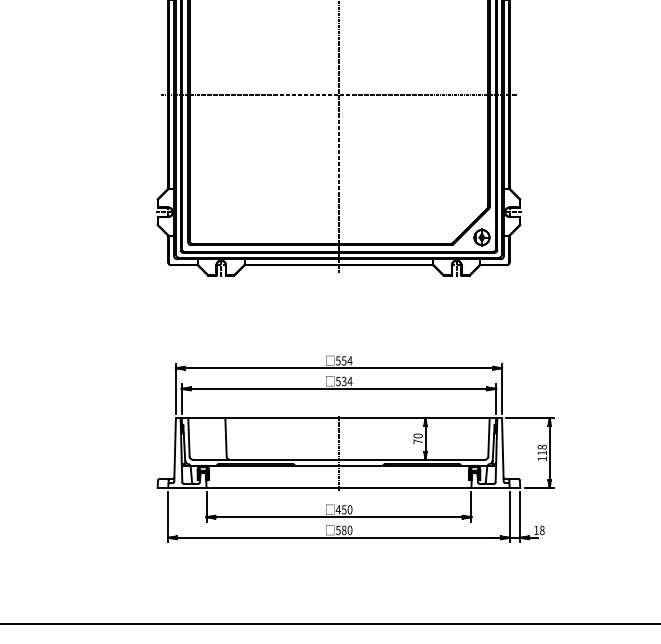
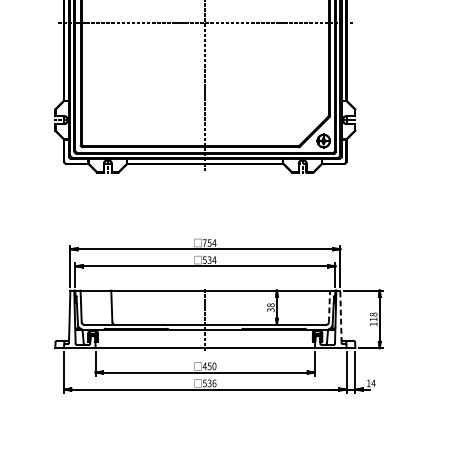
text: (338, 360) -> (204, 242), 554 -> 754
line: (489, 436) -> (329, 305), solid -> dashed
text: (417, 438) -> (270, 307), 70 -> 38
line: (502, 449) -> (340, 316), solid -> dashed
text: (346, 529) -> (211, 382), 580 -> 536
text: (541, 530) -> (372, 383), 18 -> 14

